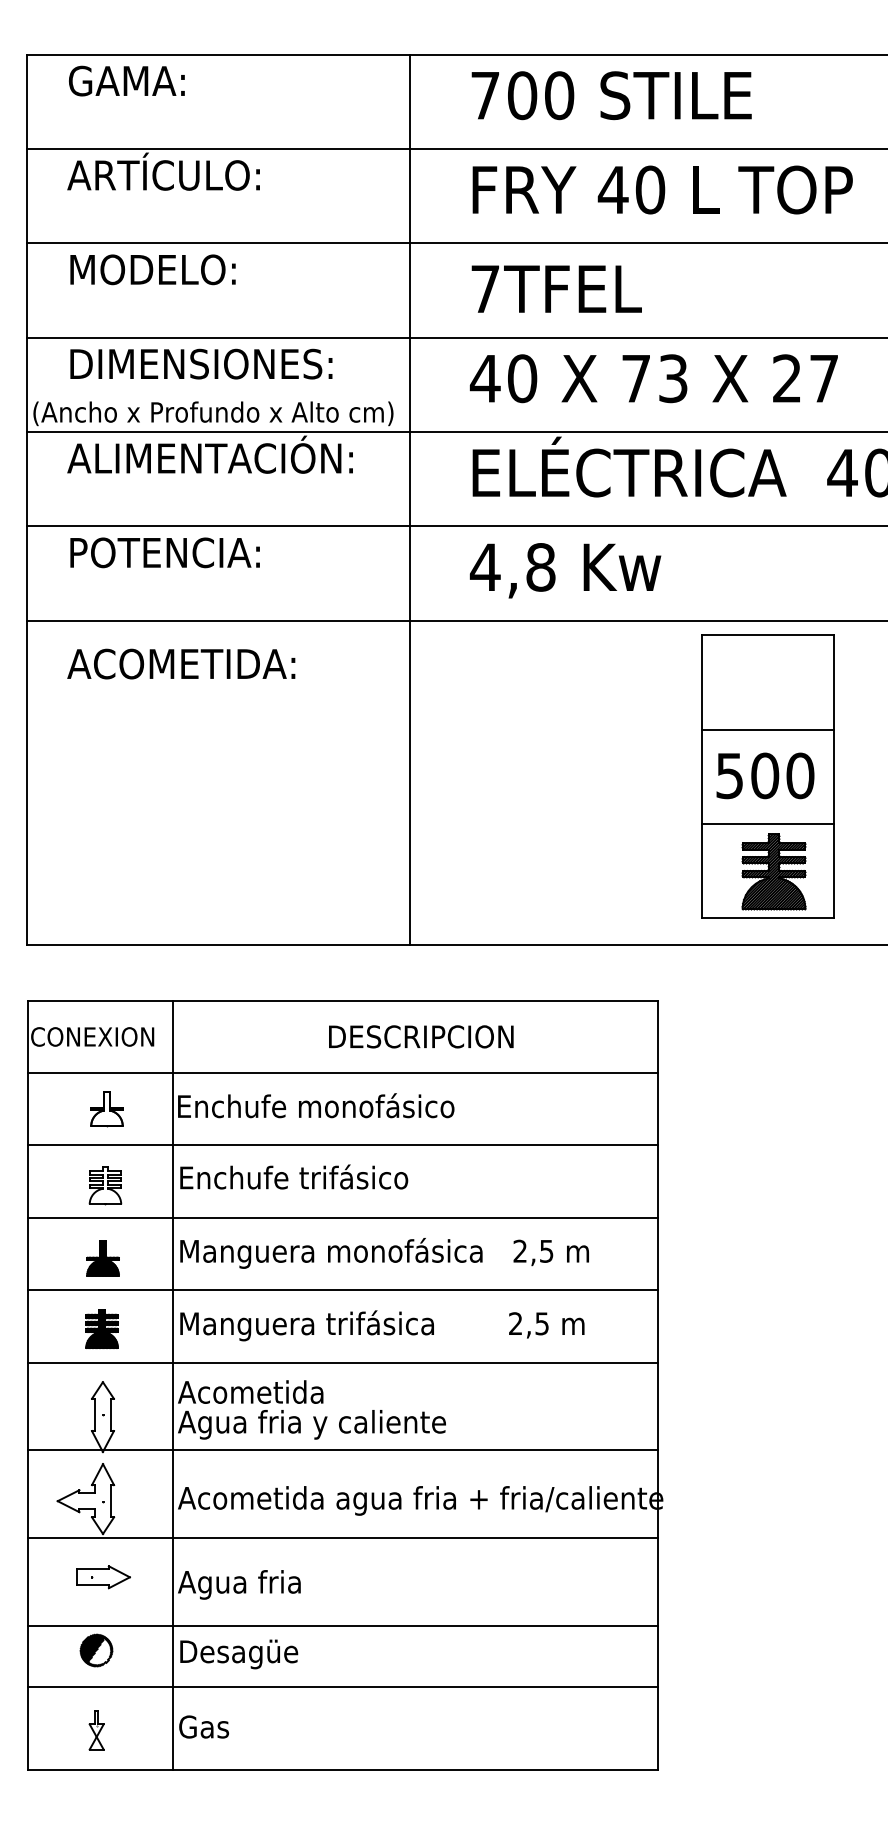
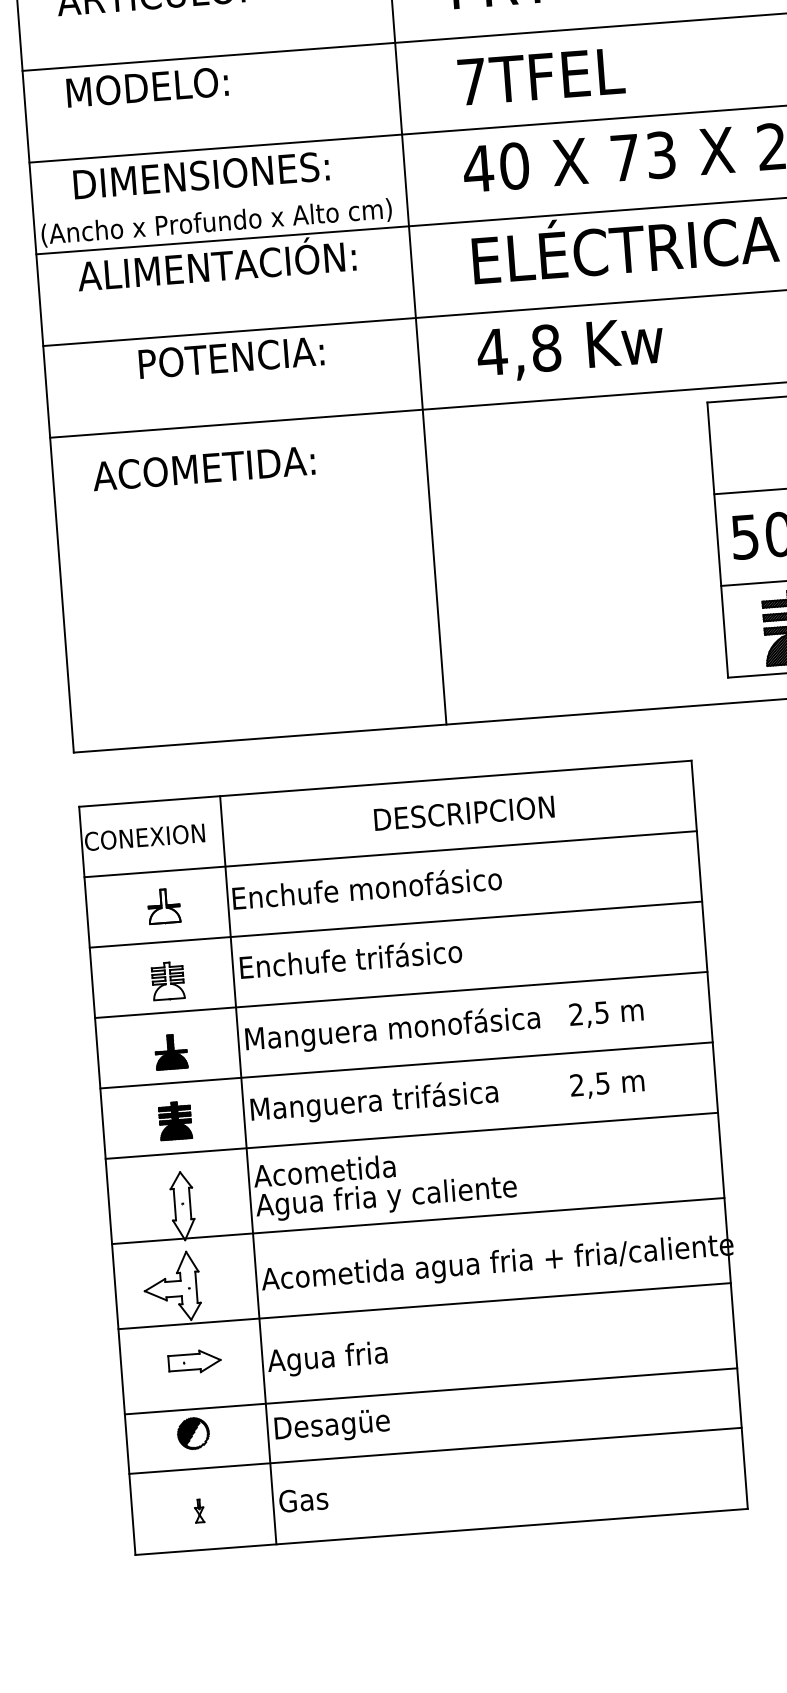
text: (164, 552) -> (230, 357), moved
part: (96, 1730) -> (199, 1511), size x0.6

